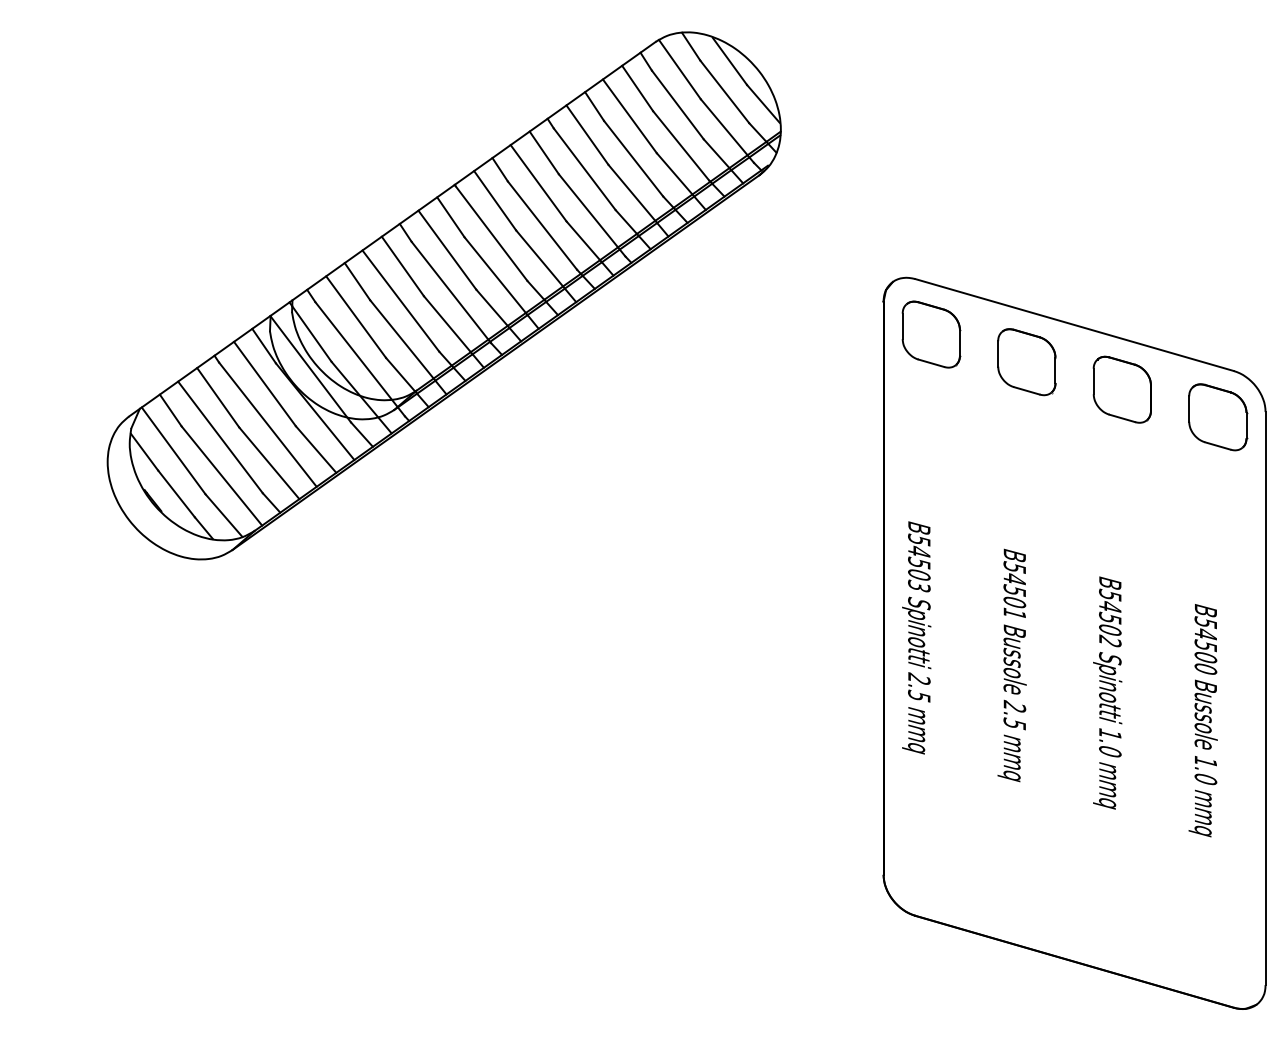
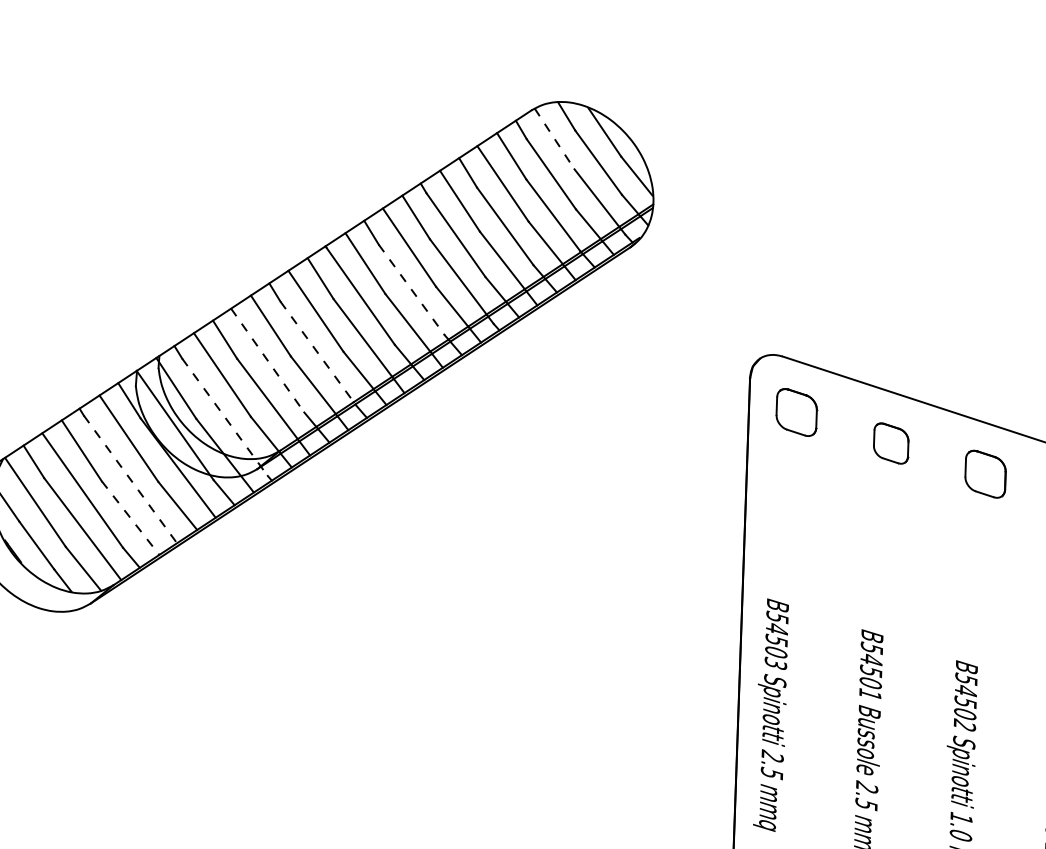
line: (680, 69) -> (555, 138), solid -> dashed
line: (542, 226) -> (411, 290), solid -> dashed
line: (451, 292) -> (318, 353), solid -> dashed
line: (401, 301) -> (268, 361), solid -> dashed
part: (931, 334) -> (796, 412), size x0.7
line: (360, 359) -> (225, 417), solid -> dashed
part: (1026, 362) -> (890, 443), size x0.6
part: (1121, 389) -> (984, 474), size x0.7
line: (268, 425) -> (131, 480), solid -> dashed
line: (269, 463) -> (130, 518), solid -> dashed

